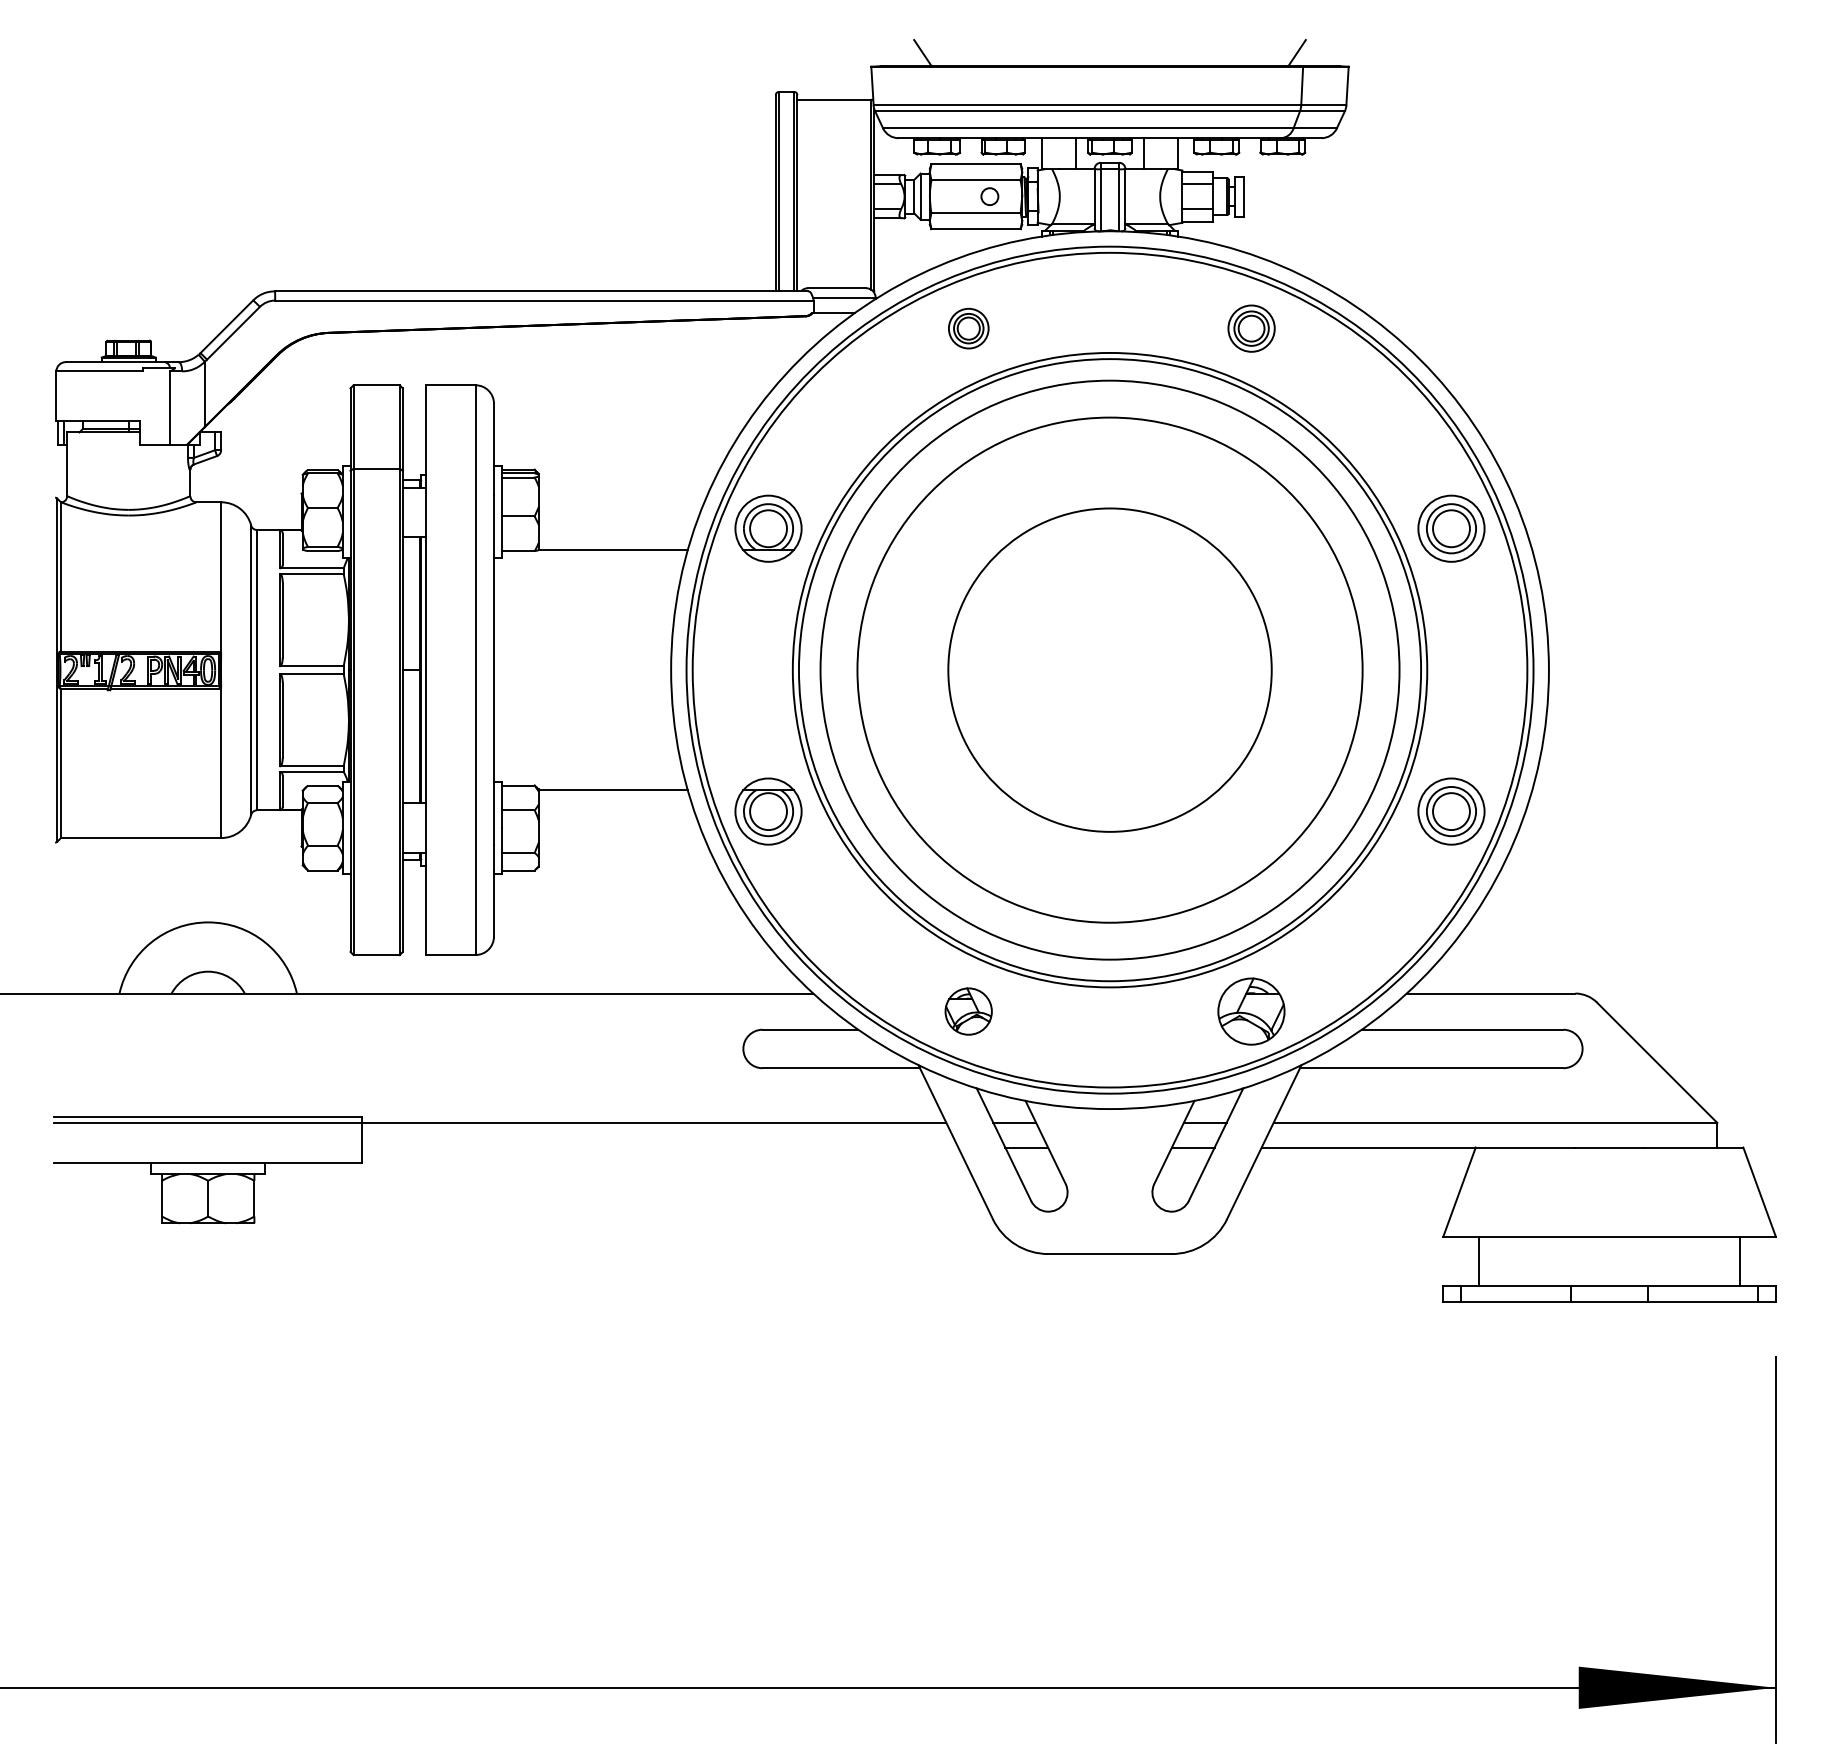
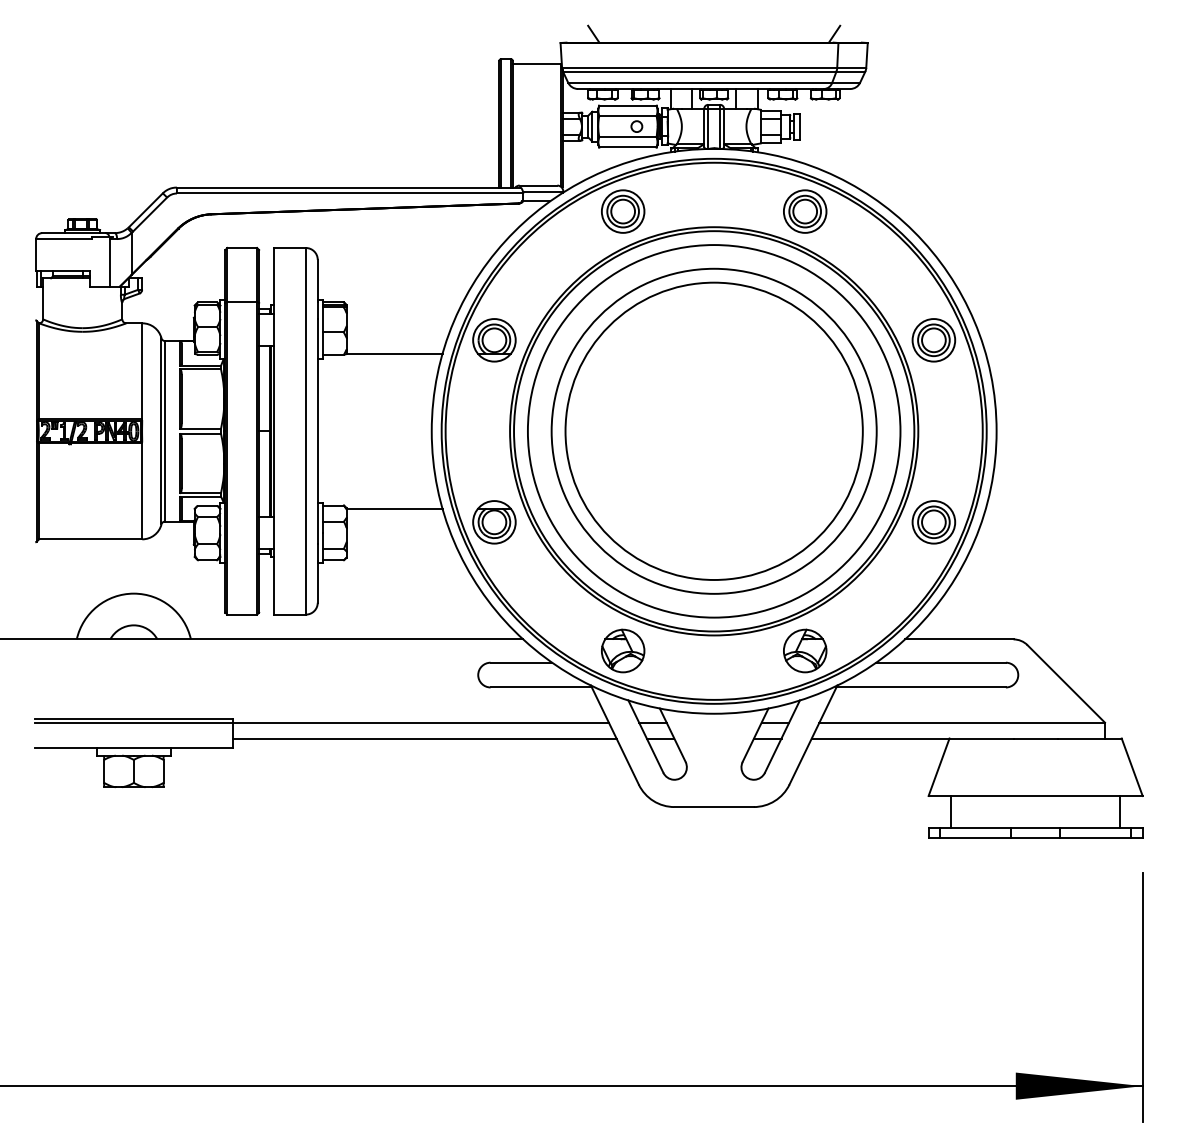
part: (969, 328) -> (623, 211), size x1.67
part: (1251, 328) -> (805, 211), size x1.43
circle: (1108, 668) -> (713, 430), size x1.43
part: (969, 1010) -> (623, 650), size x1.43
line: (659, 1147) -> (424, 738), added

